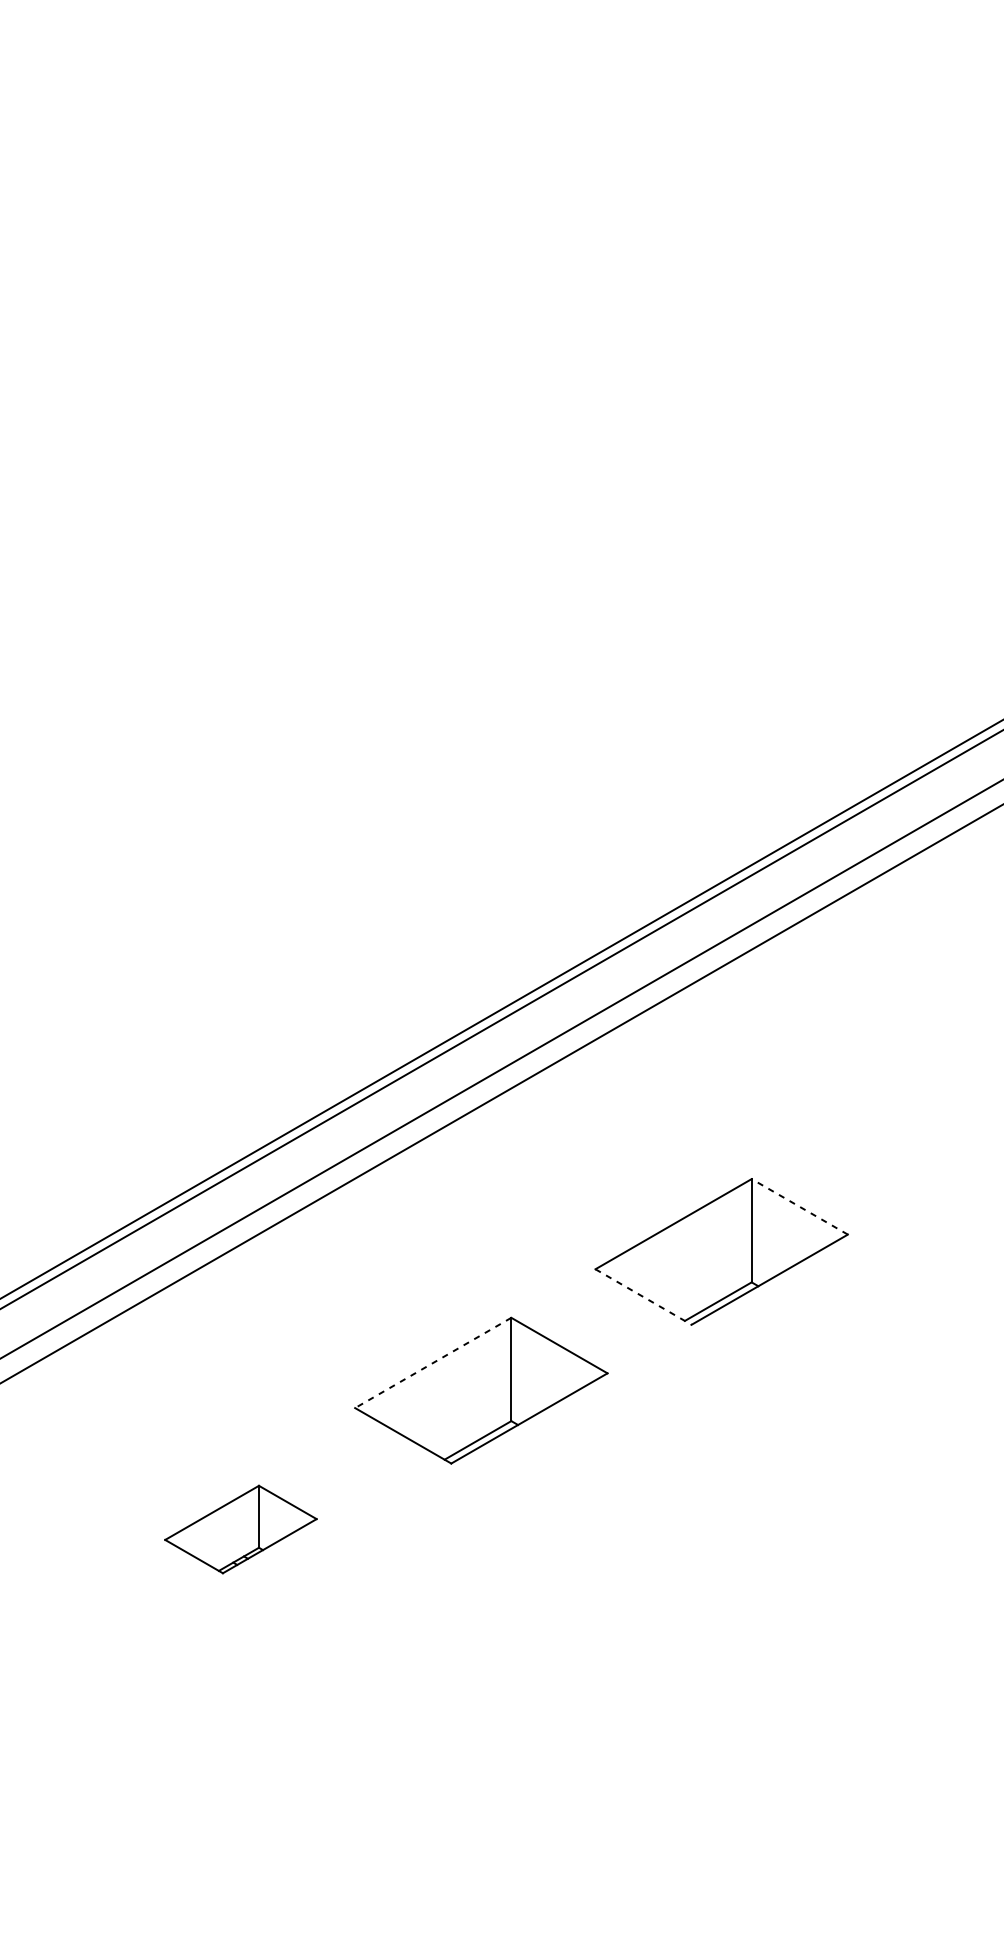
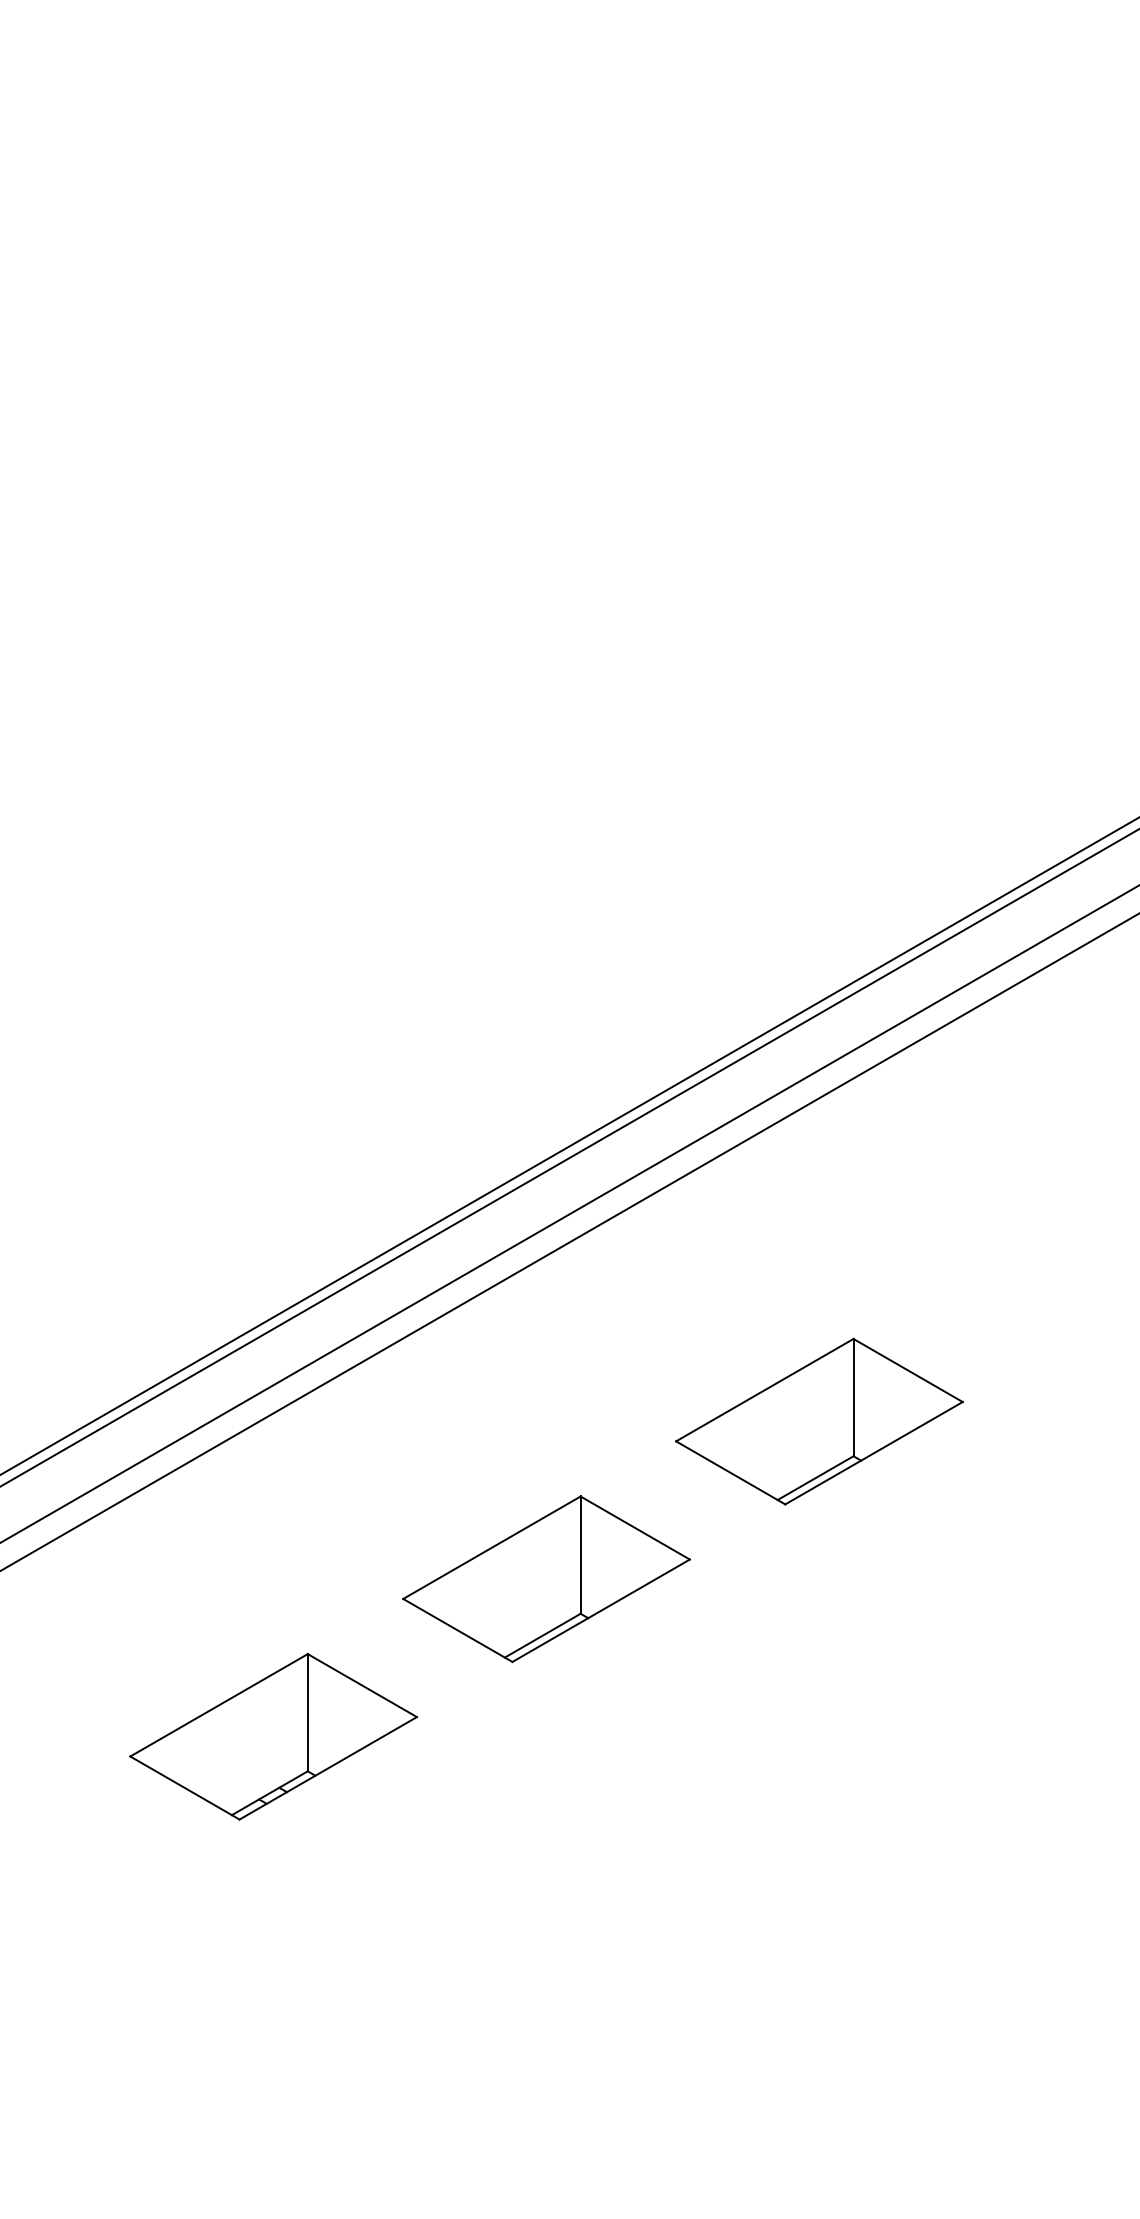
line: (799, 1206) -> (907, 1370), dashed -> solid
line: (644, 1297) -> (731, 1473), dashed -> solid
line: (432, 1362) -> (491, 1547), dashed -> solid
part: (240, 1529) -> (273, 1736), size x1.67

